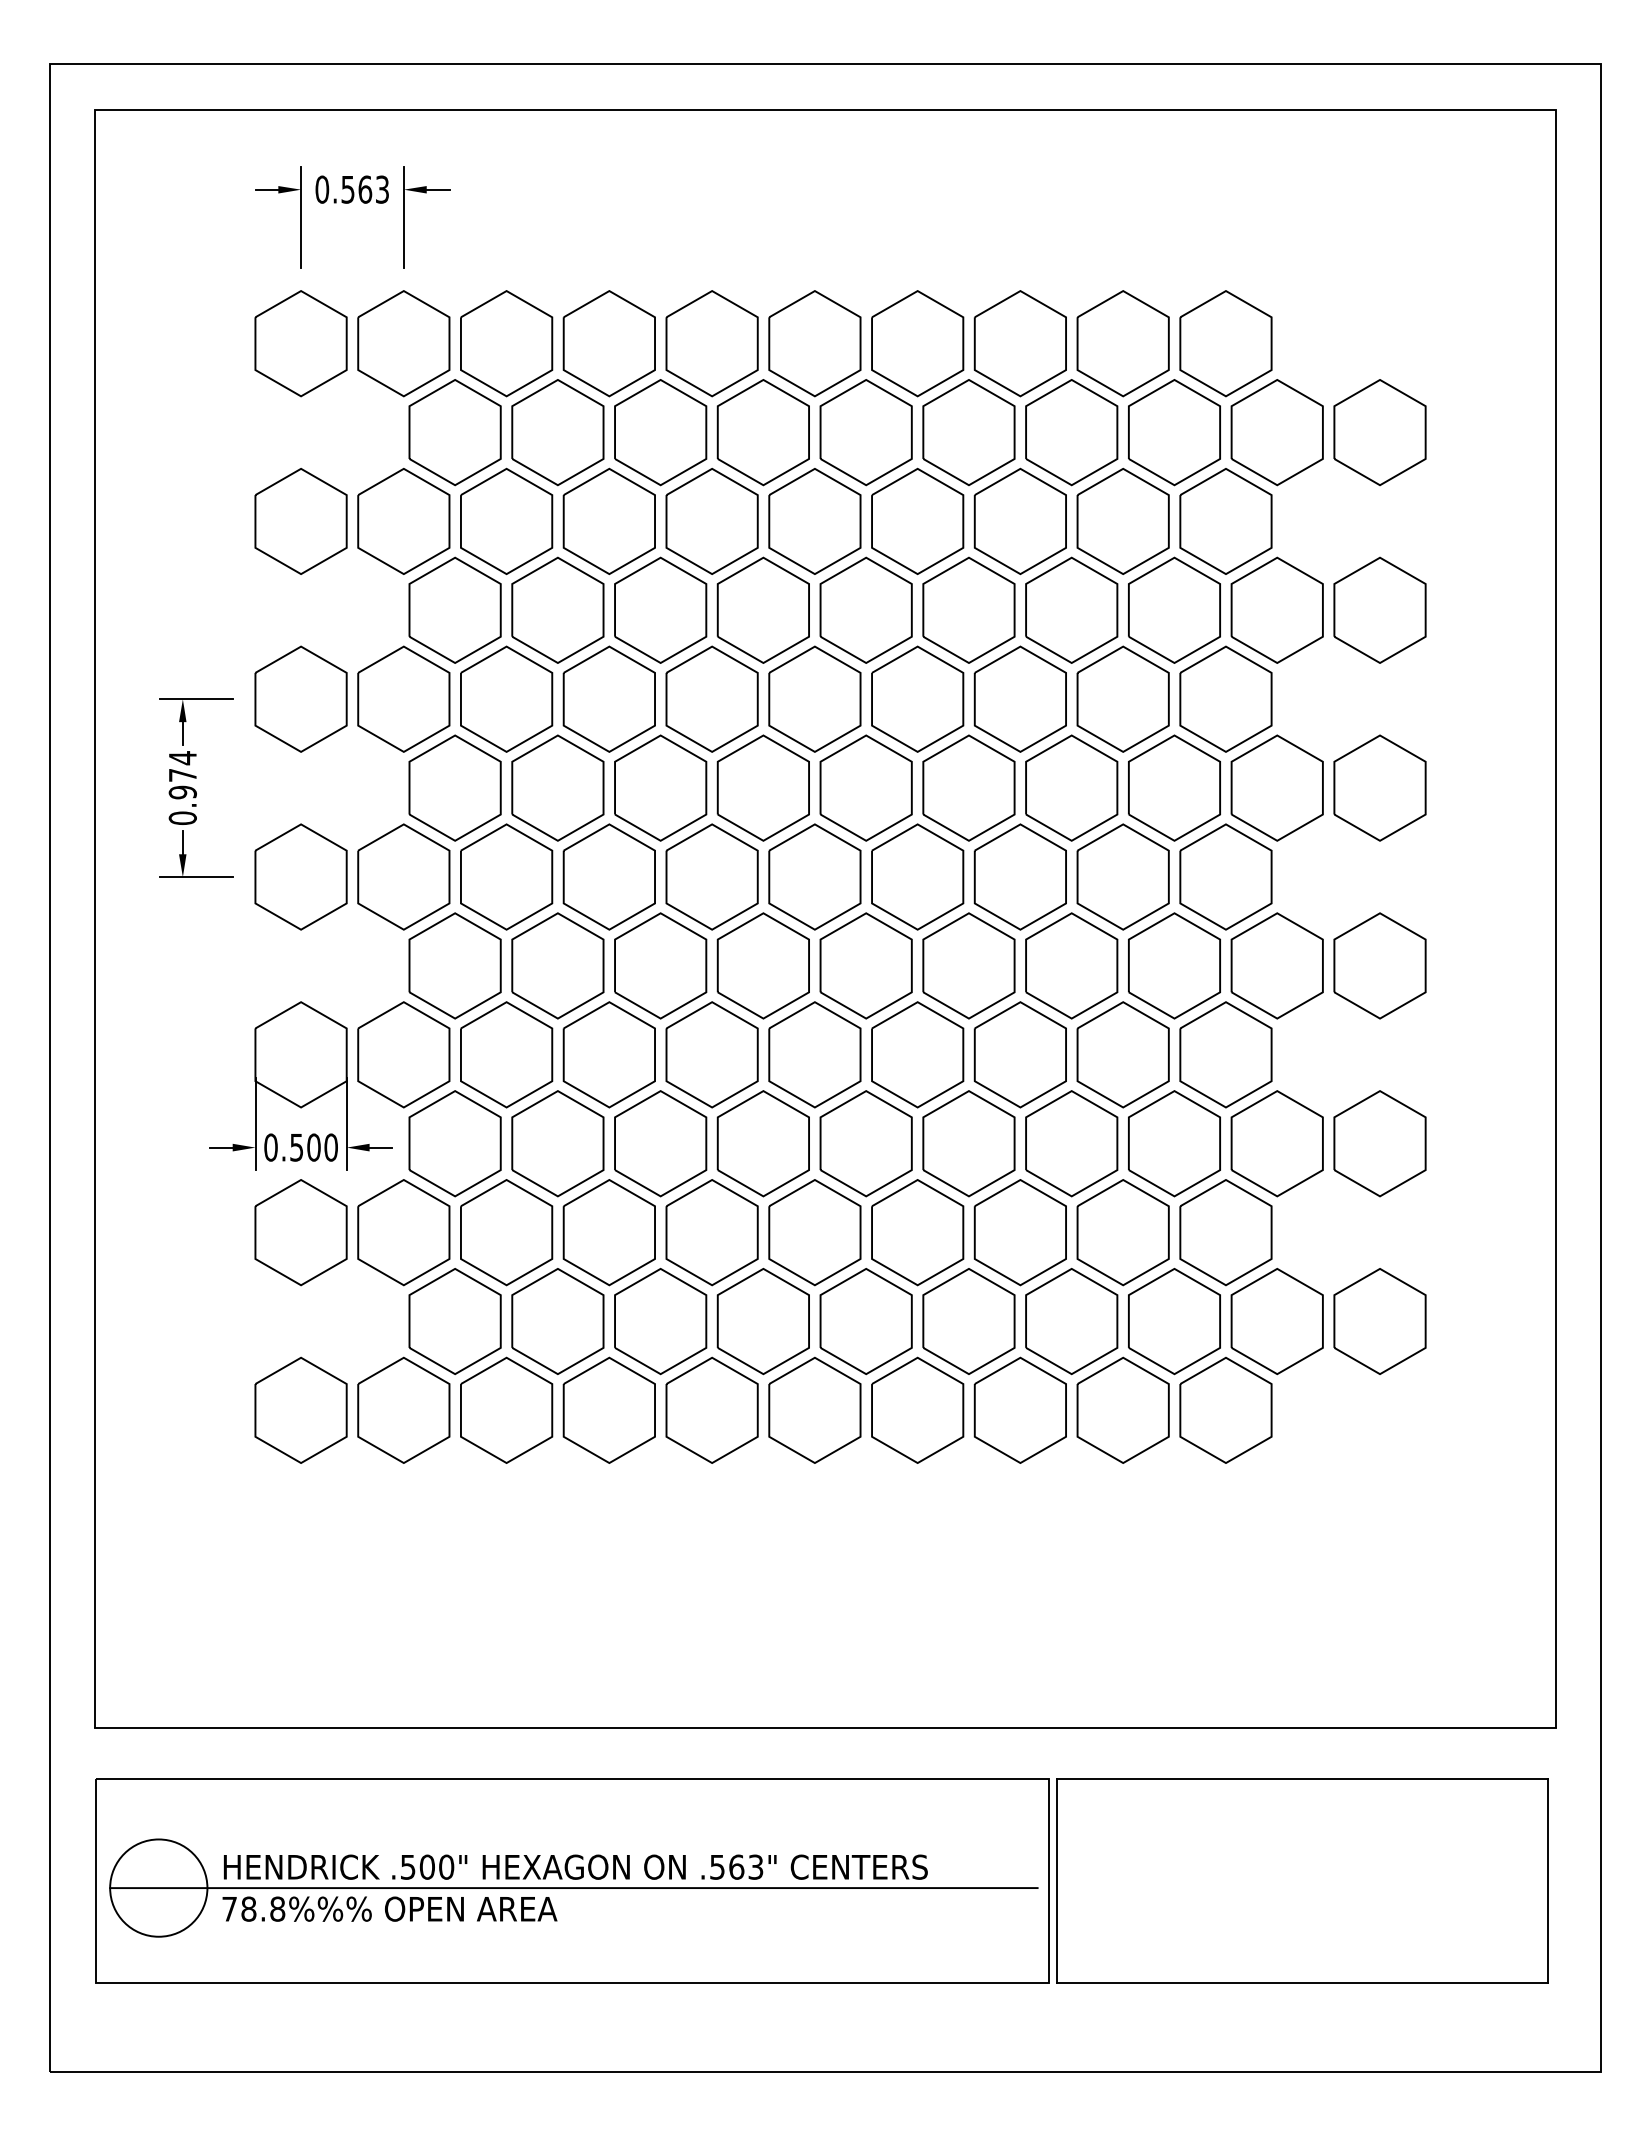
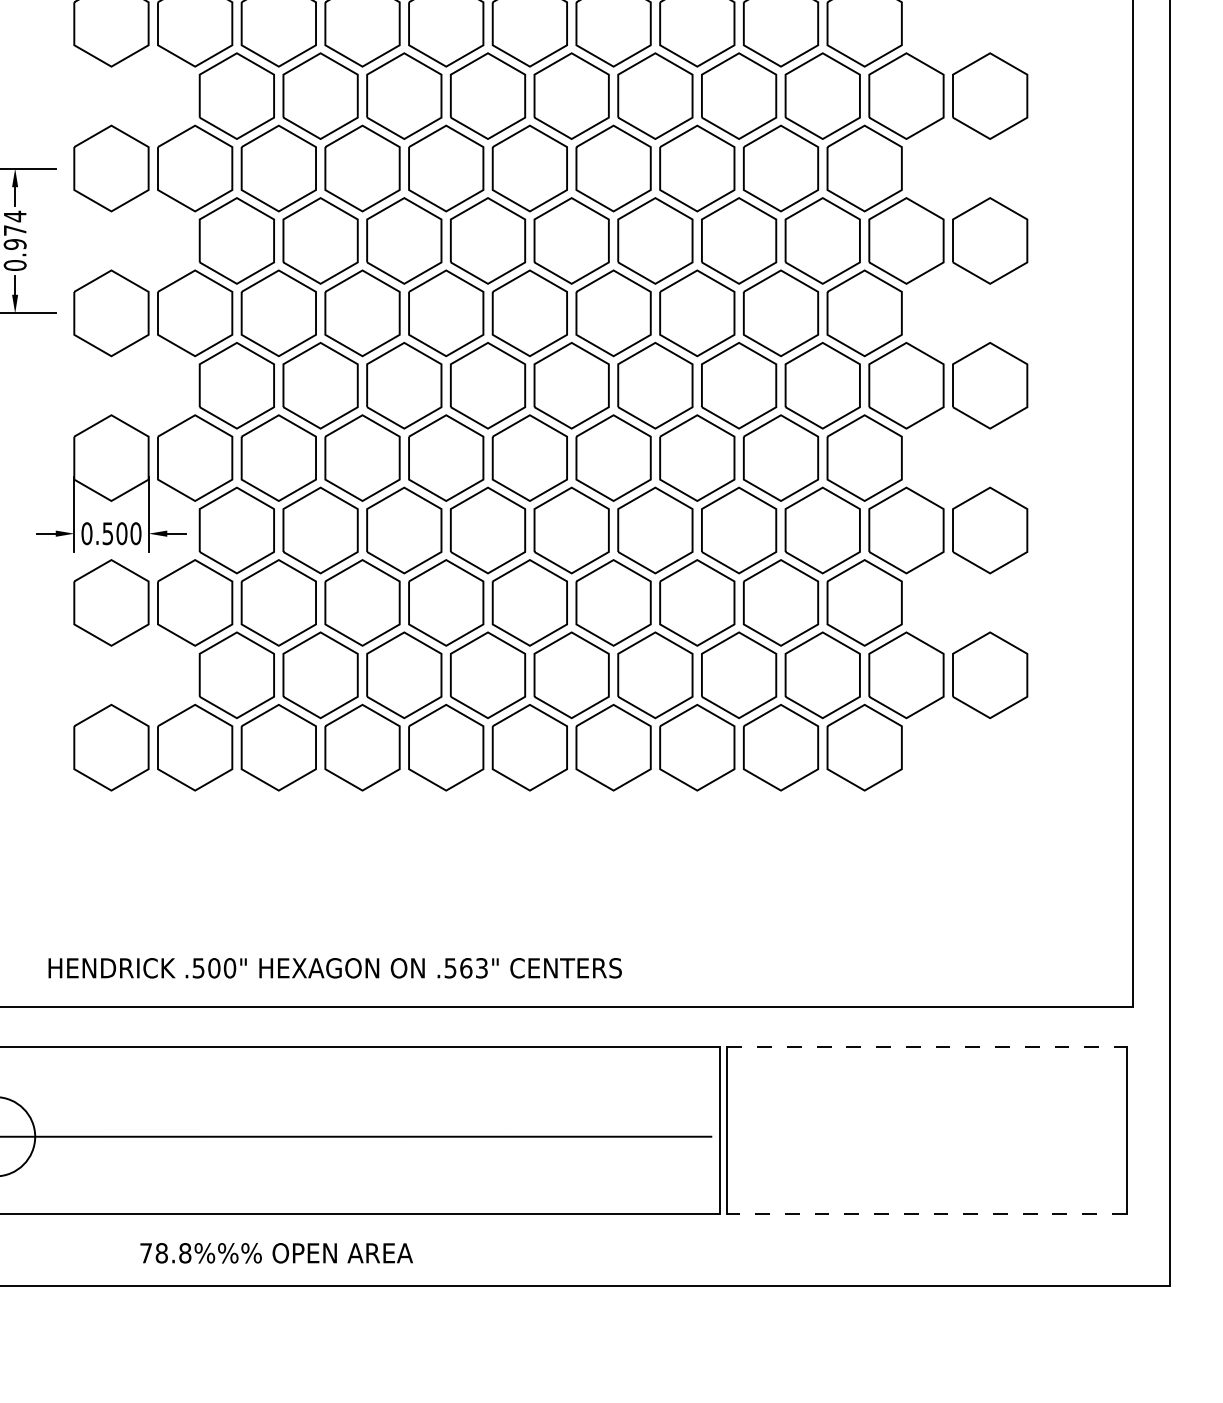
line: (1303, 1778) -> (927, 1047), solid -> dashed
text: (575, 1866) -> (334, 967), moved
text: (389, 1908) -> (276, 1252), moved
line: (1302, 1982) -> (927, 1213), solid -> dashed

